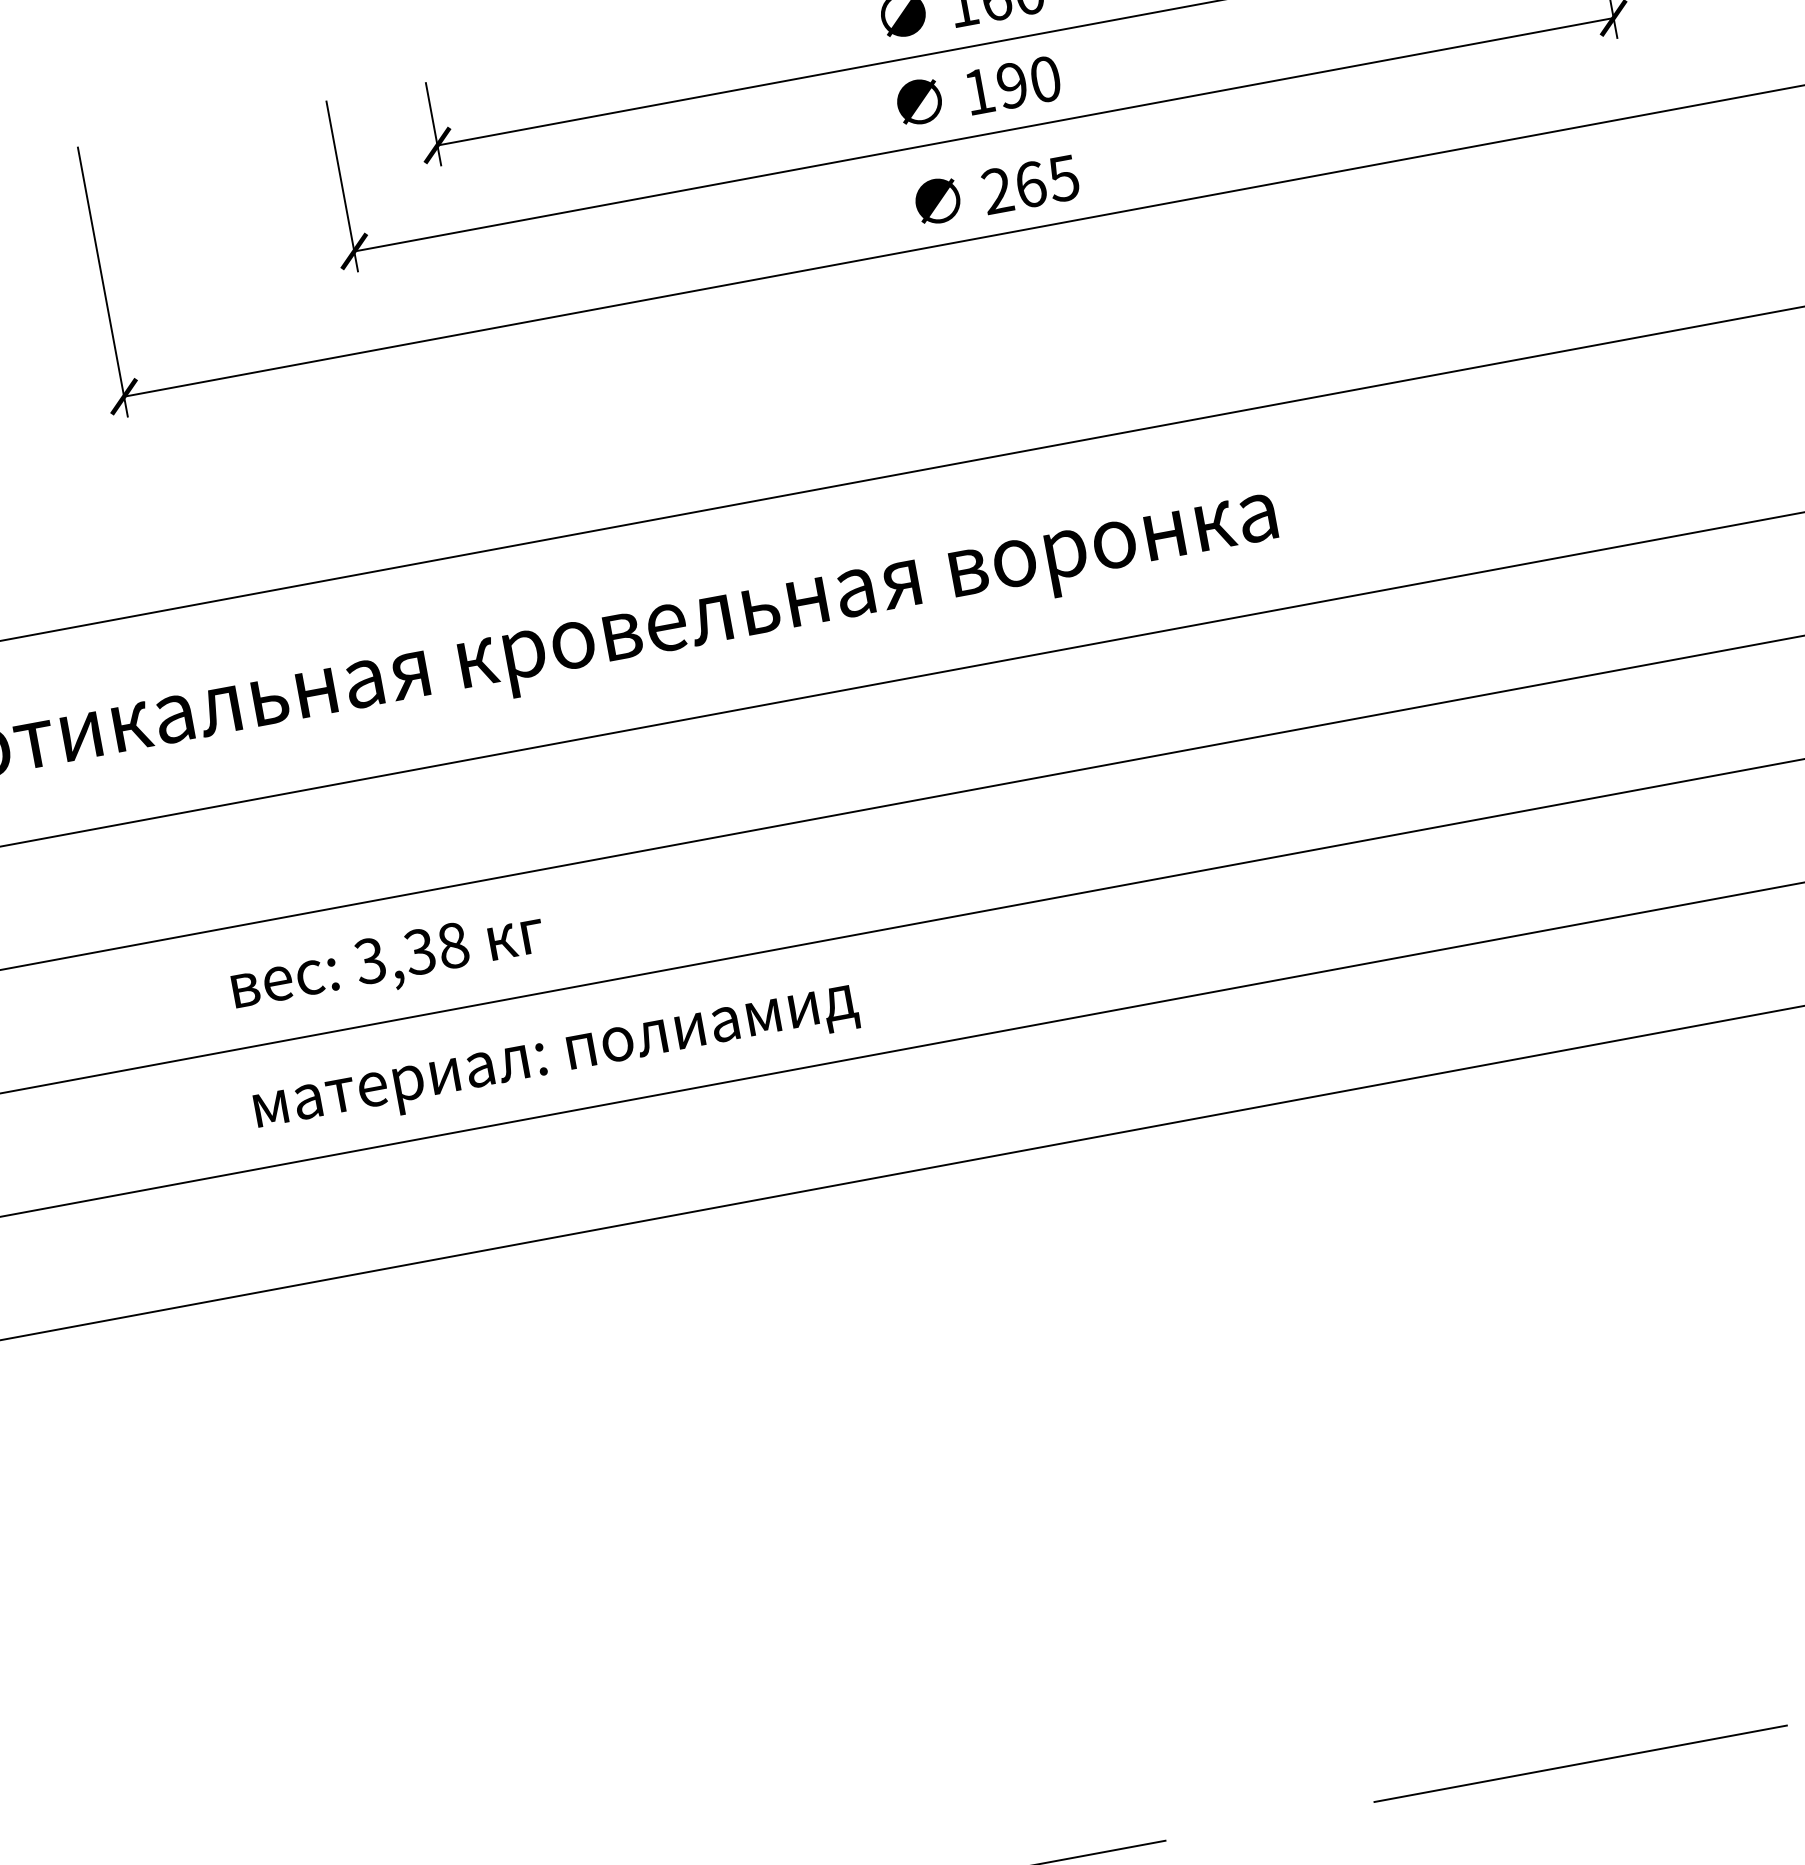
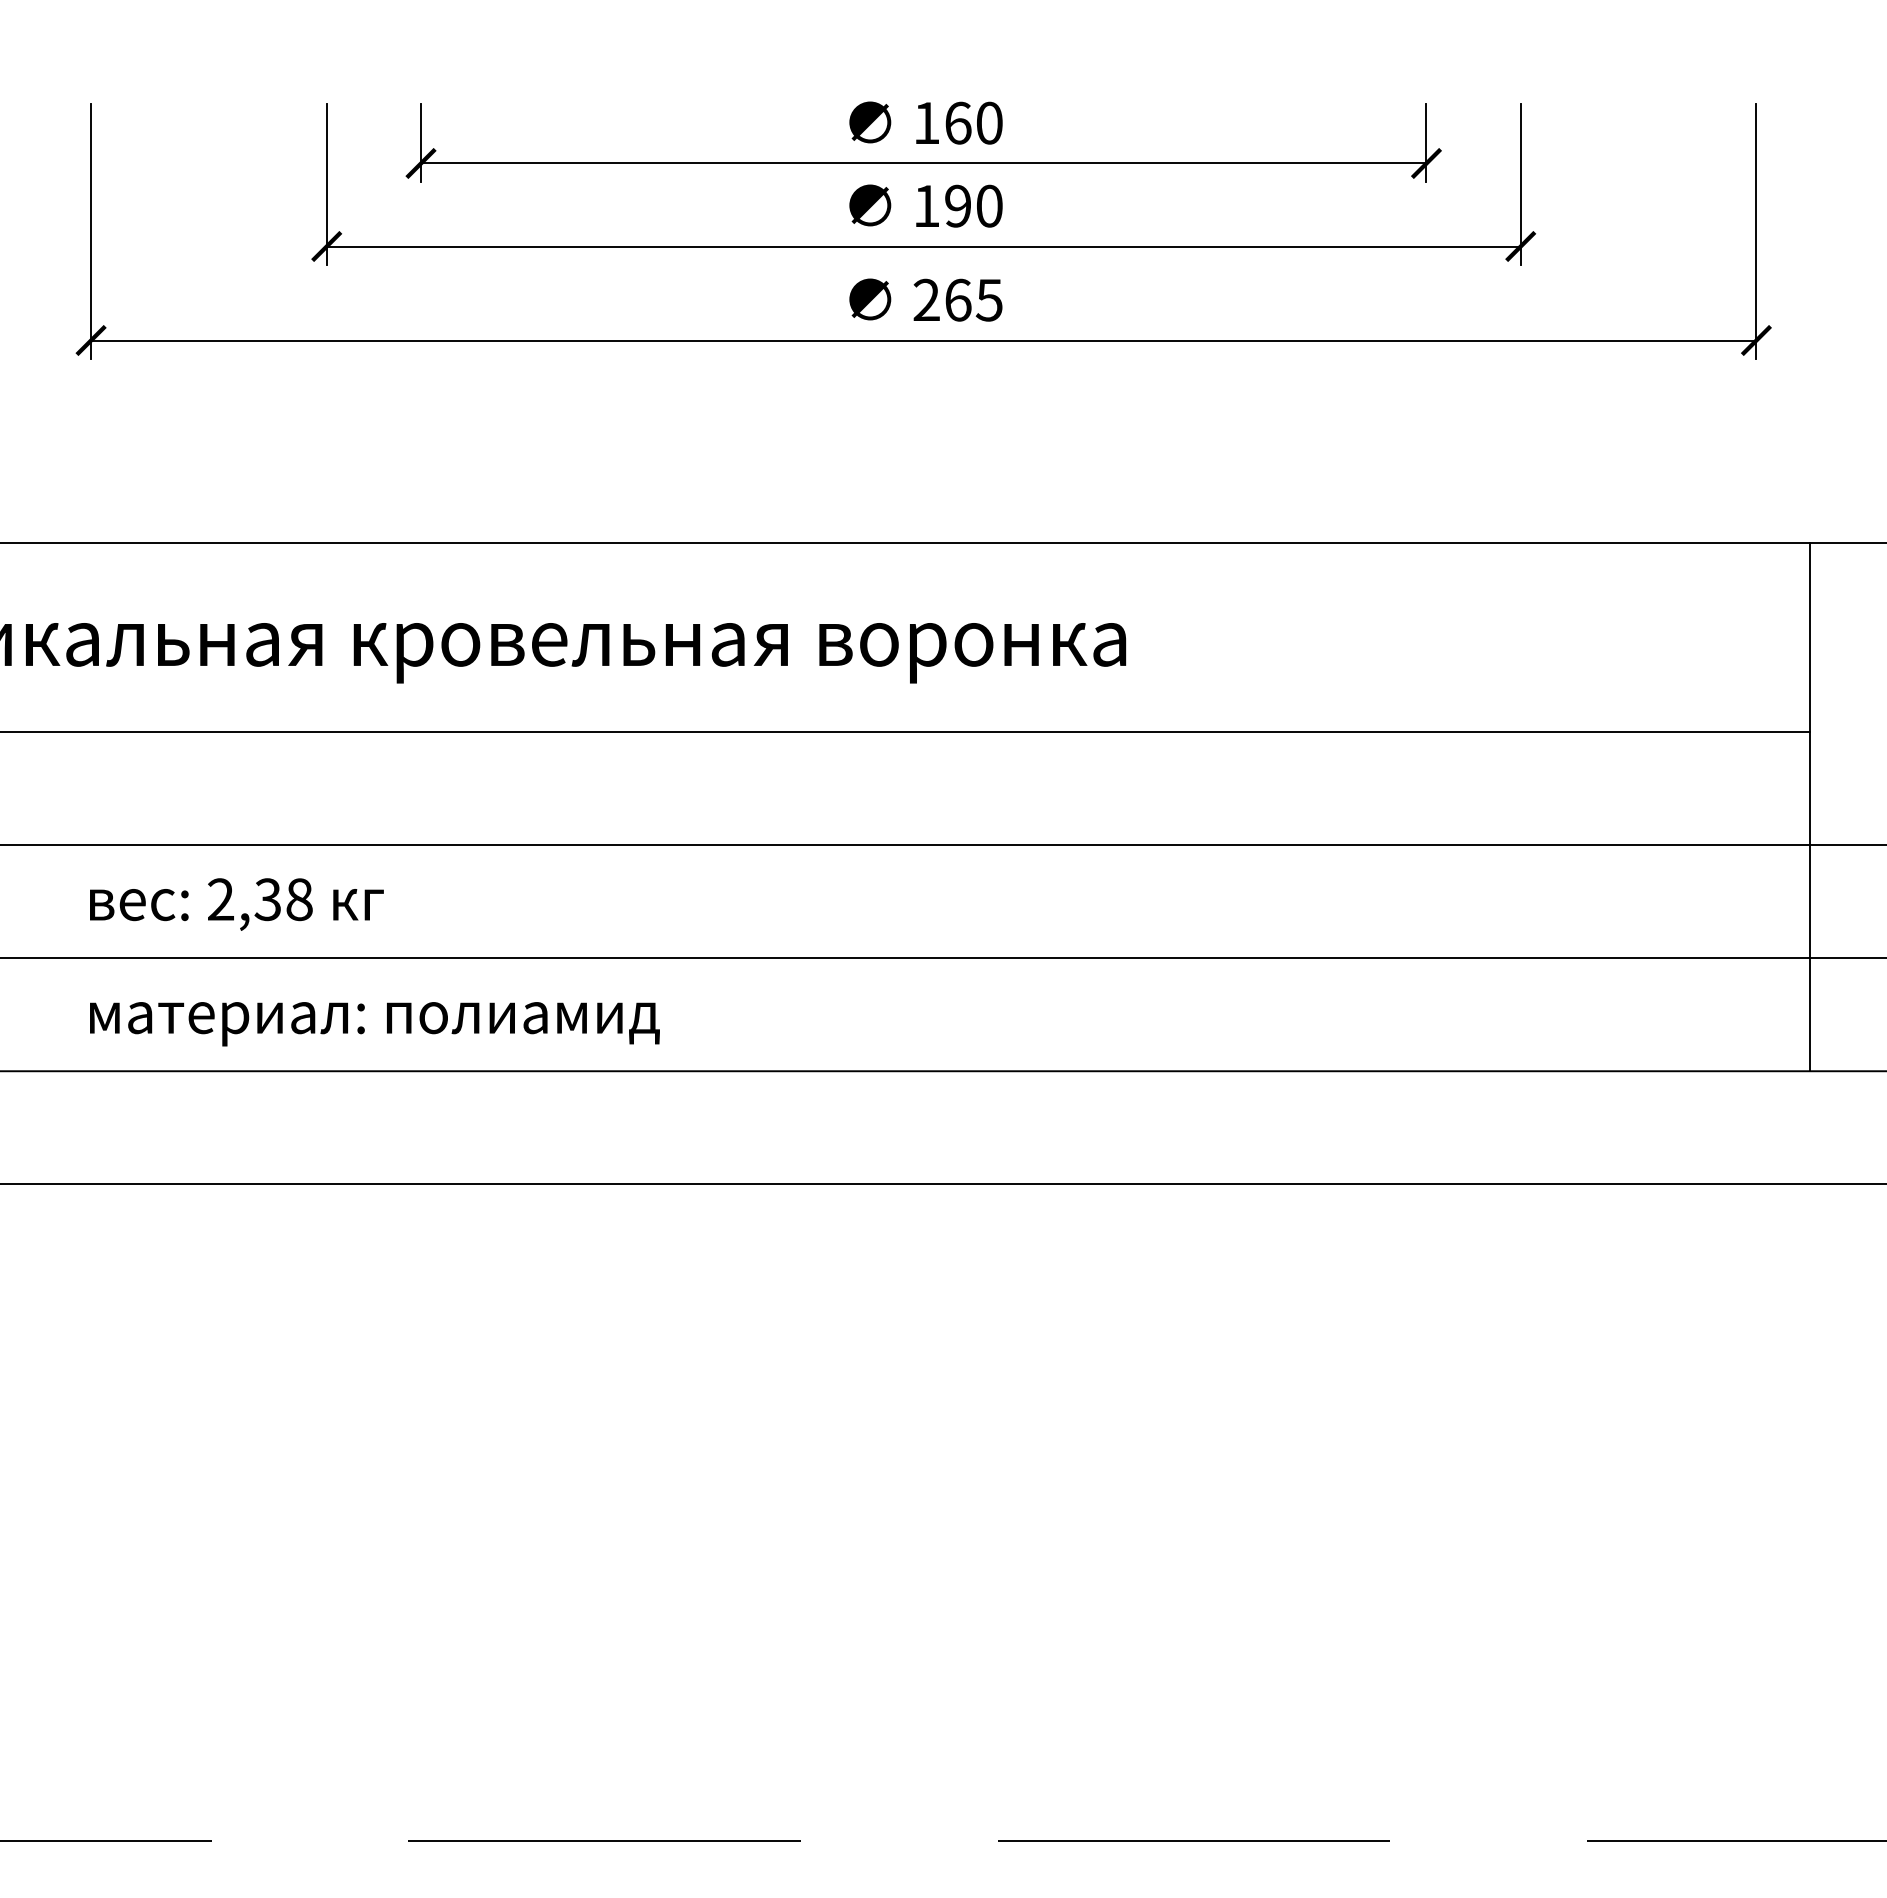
text: (369, 960) -> (220, 899), 3,38 -> 2,38

